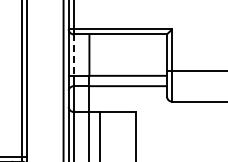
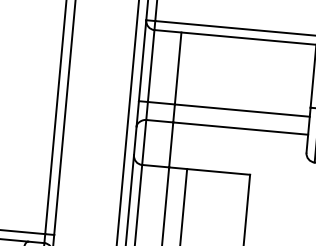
line: (73, 55) -> (150, 66), dashed -> solid

